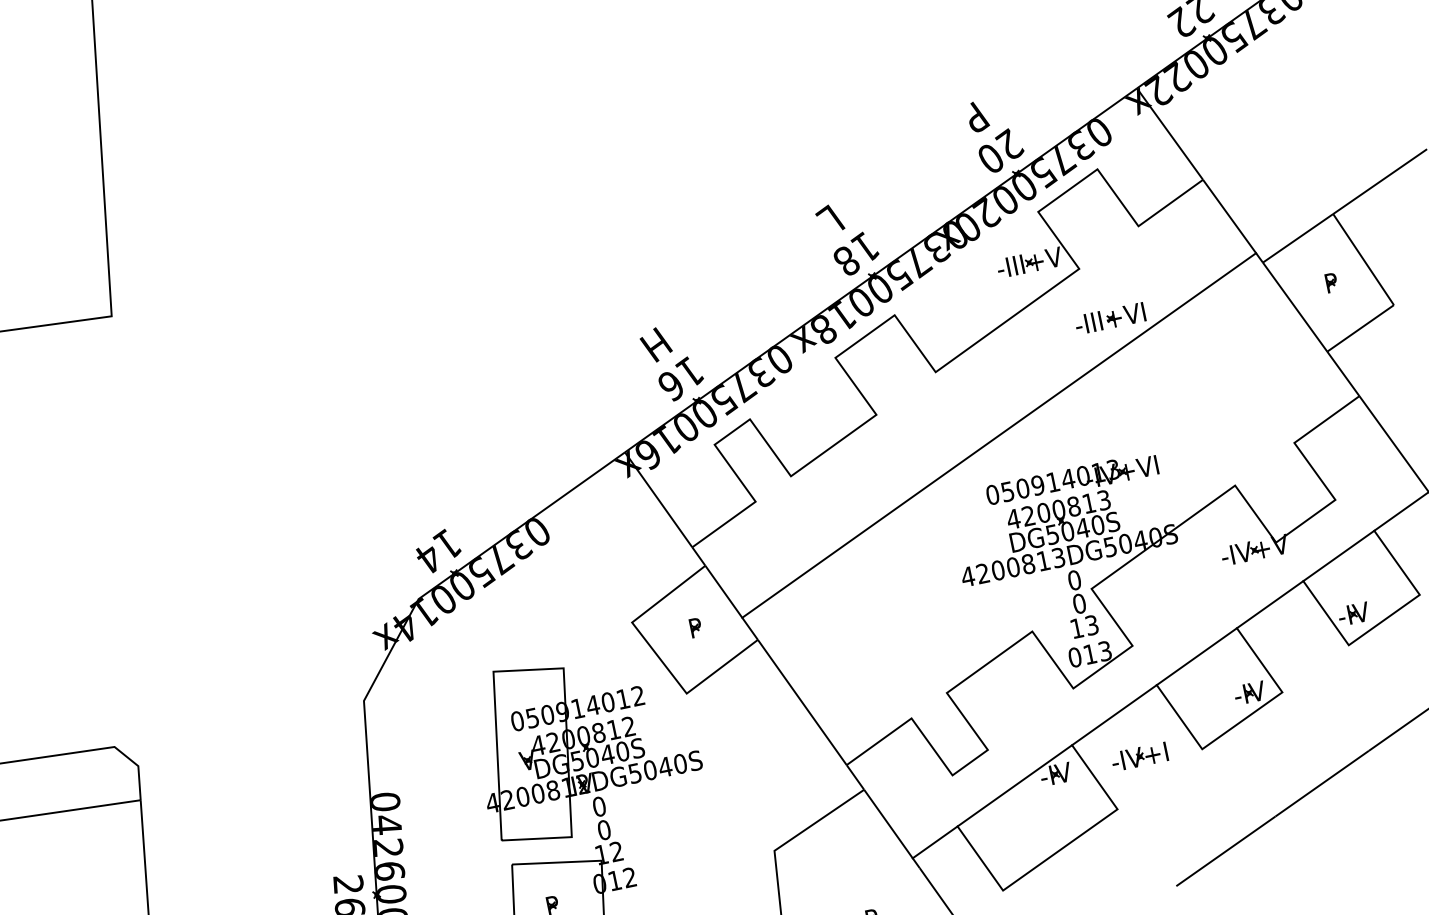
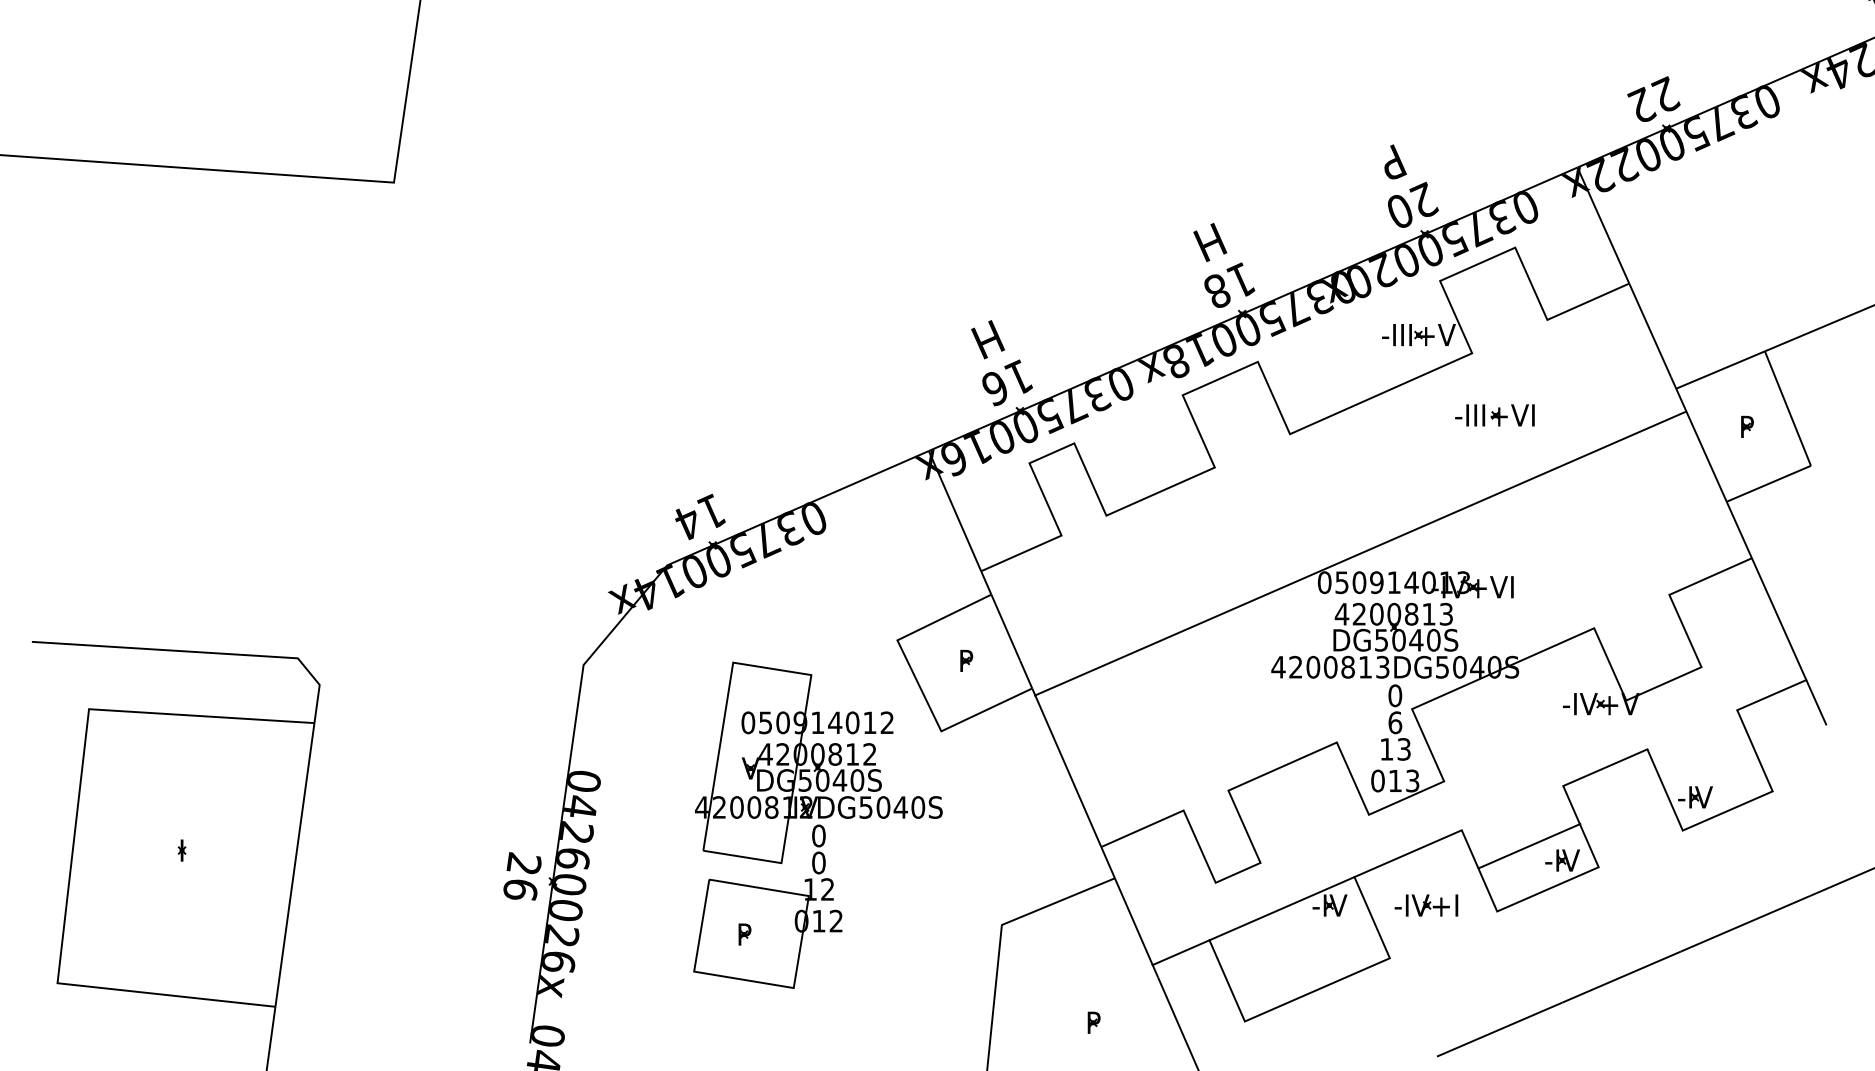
text: (831, 220) -> (1210, 242), L -> H
line: (999, 435) -> (1360, 553), moved
line: (1338, 555) -> (1692, 729), removed
text: (1079, 603) -> (1395, 722), 0 -> 6
line: (1196, 656) -> (1529, 846), moved

